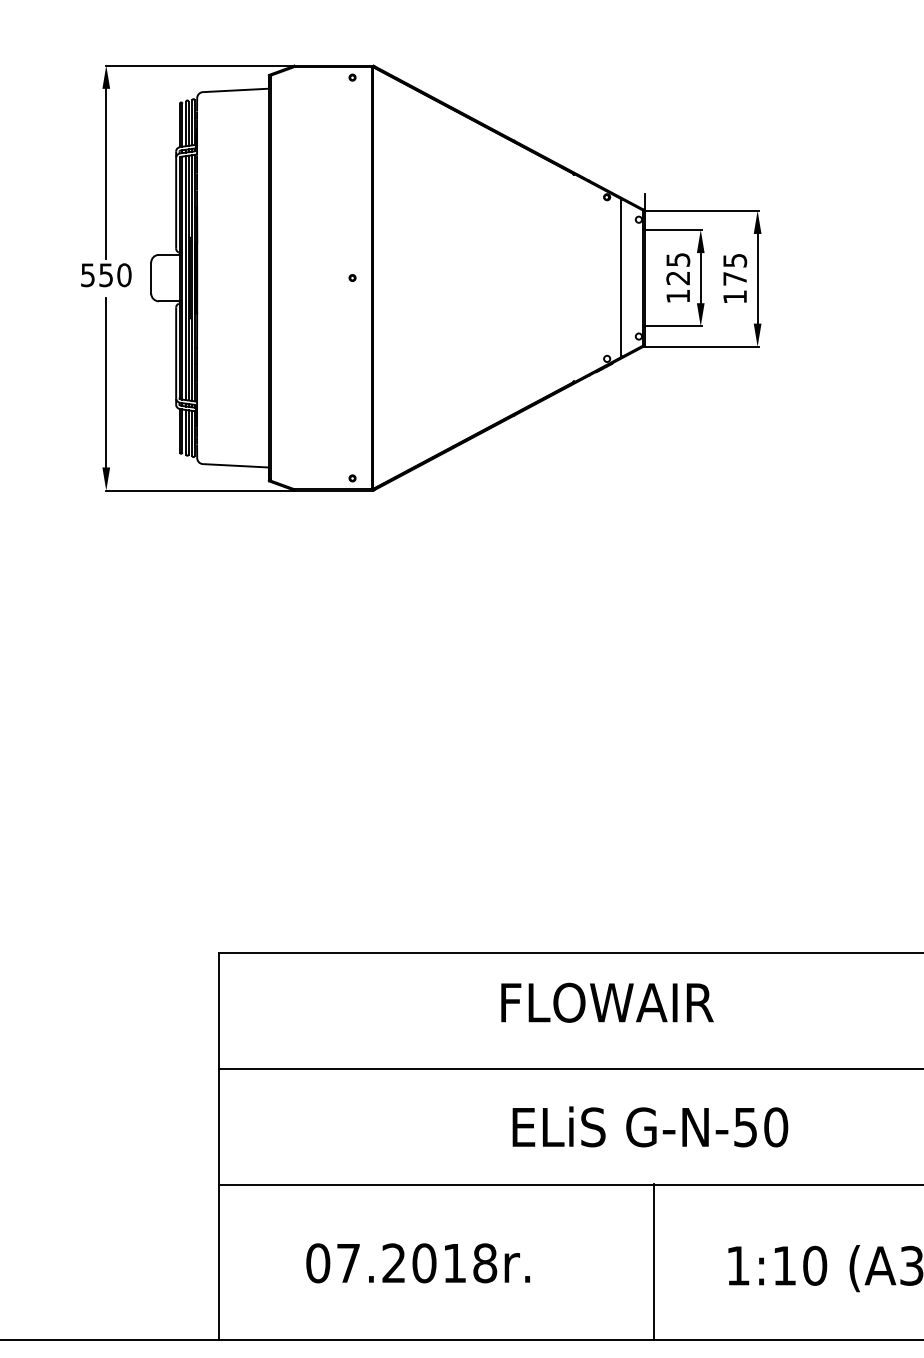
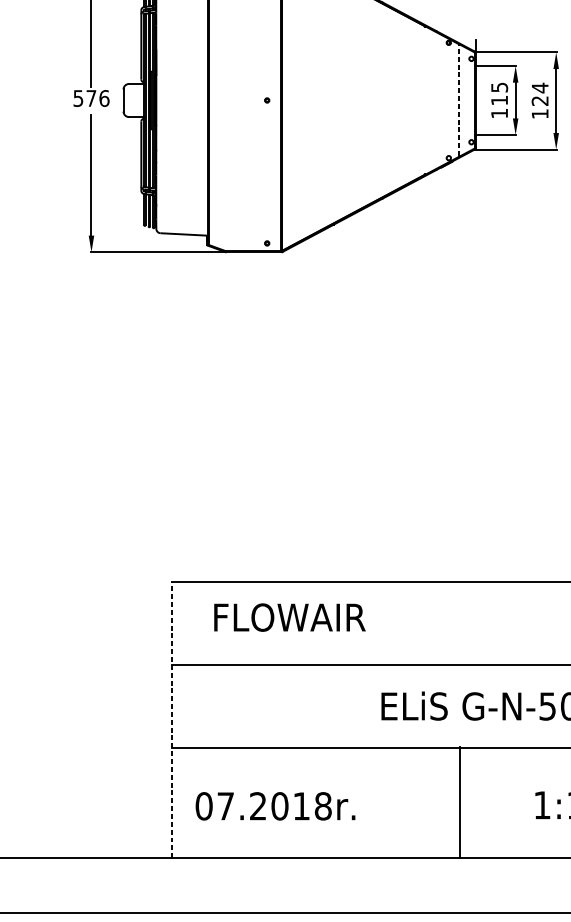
text: (735, 269) -> (540, 94), 175 -> 124
text: (115, 275) -> (98, 98), 550 -> 576
line: (621, 278) -> (459, 100), solid -> dashed
text: (677, 278) -> (499, 100), 125 -> 115
text: (607, 1002) -> (289, 617), moved
line: (218, 1146) -> (171, 720), solid -> dashed
line: (654, 1262) -> (459, 802), moved
text: (417, 1263) -> (275, 806), moved

